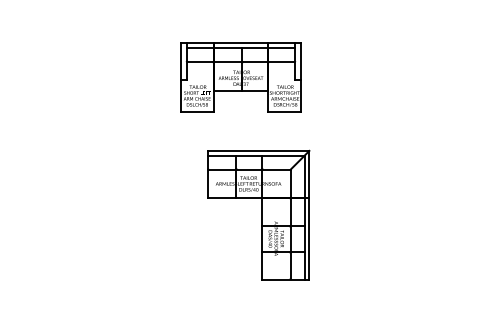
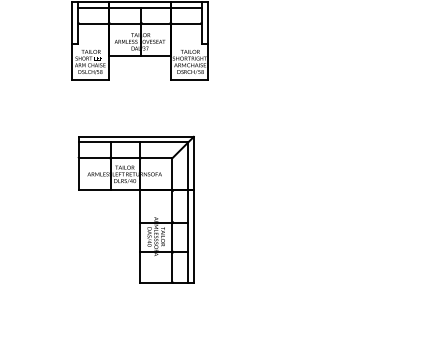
part: (258, 214) -> (136, 209), moved

